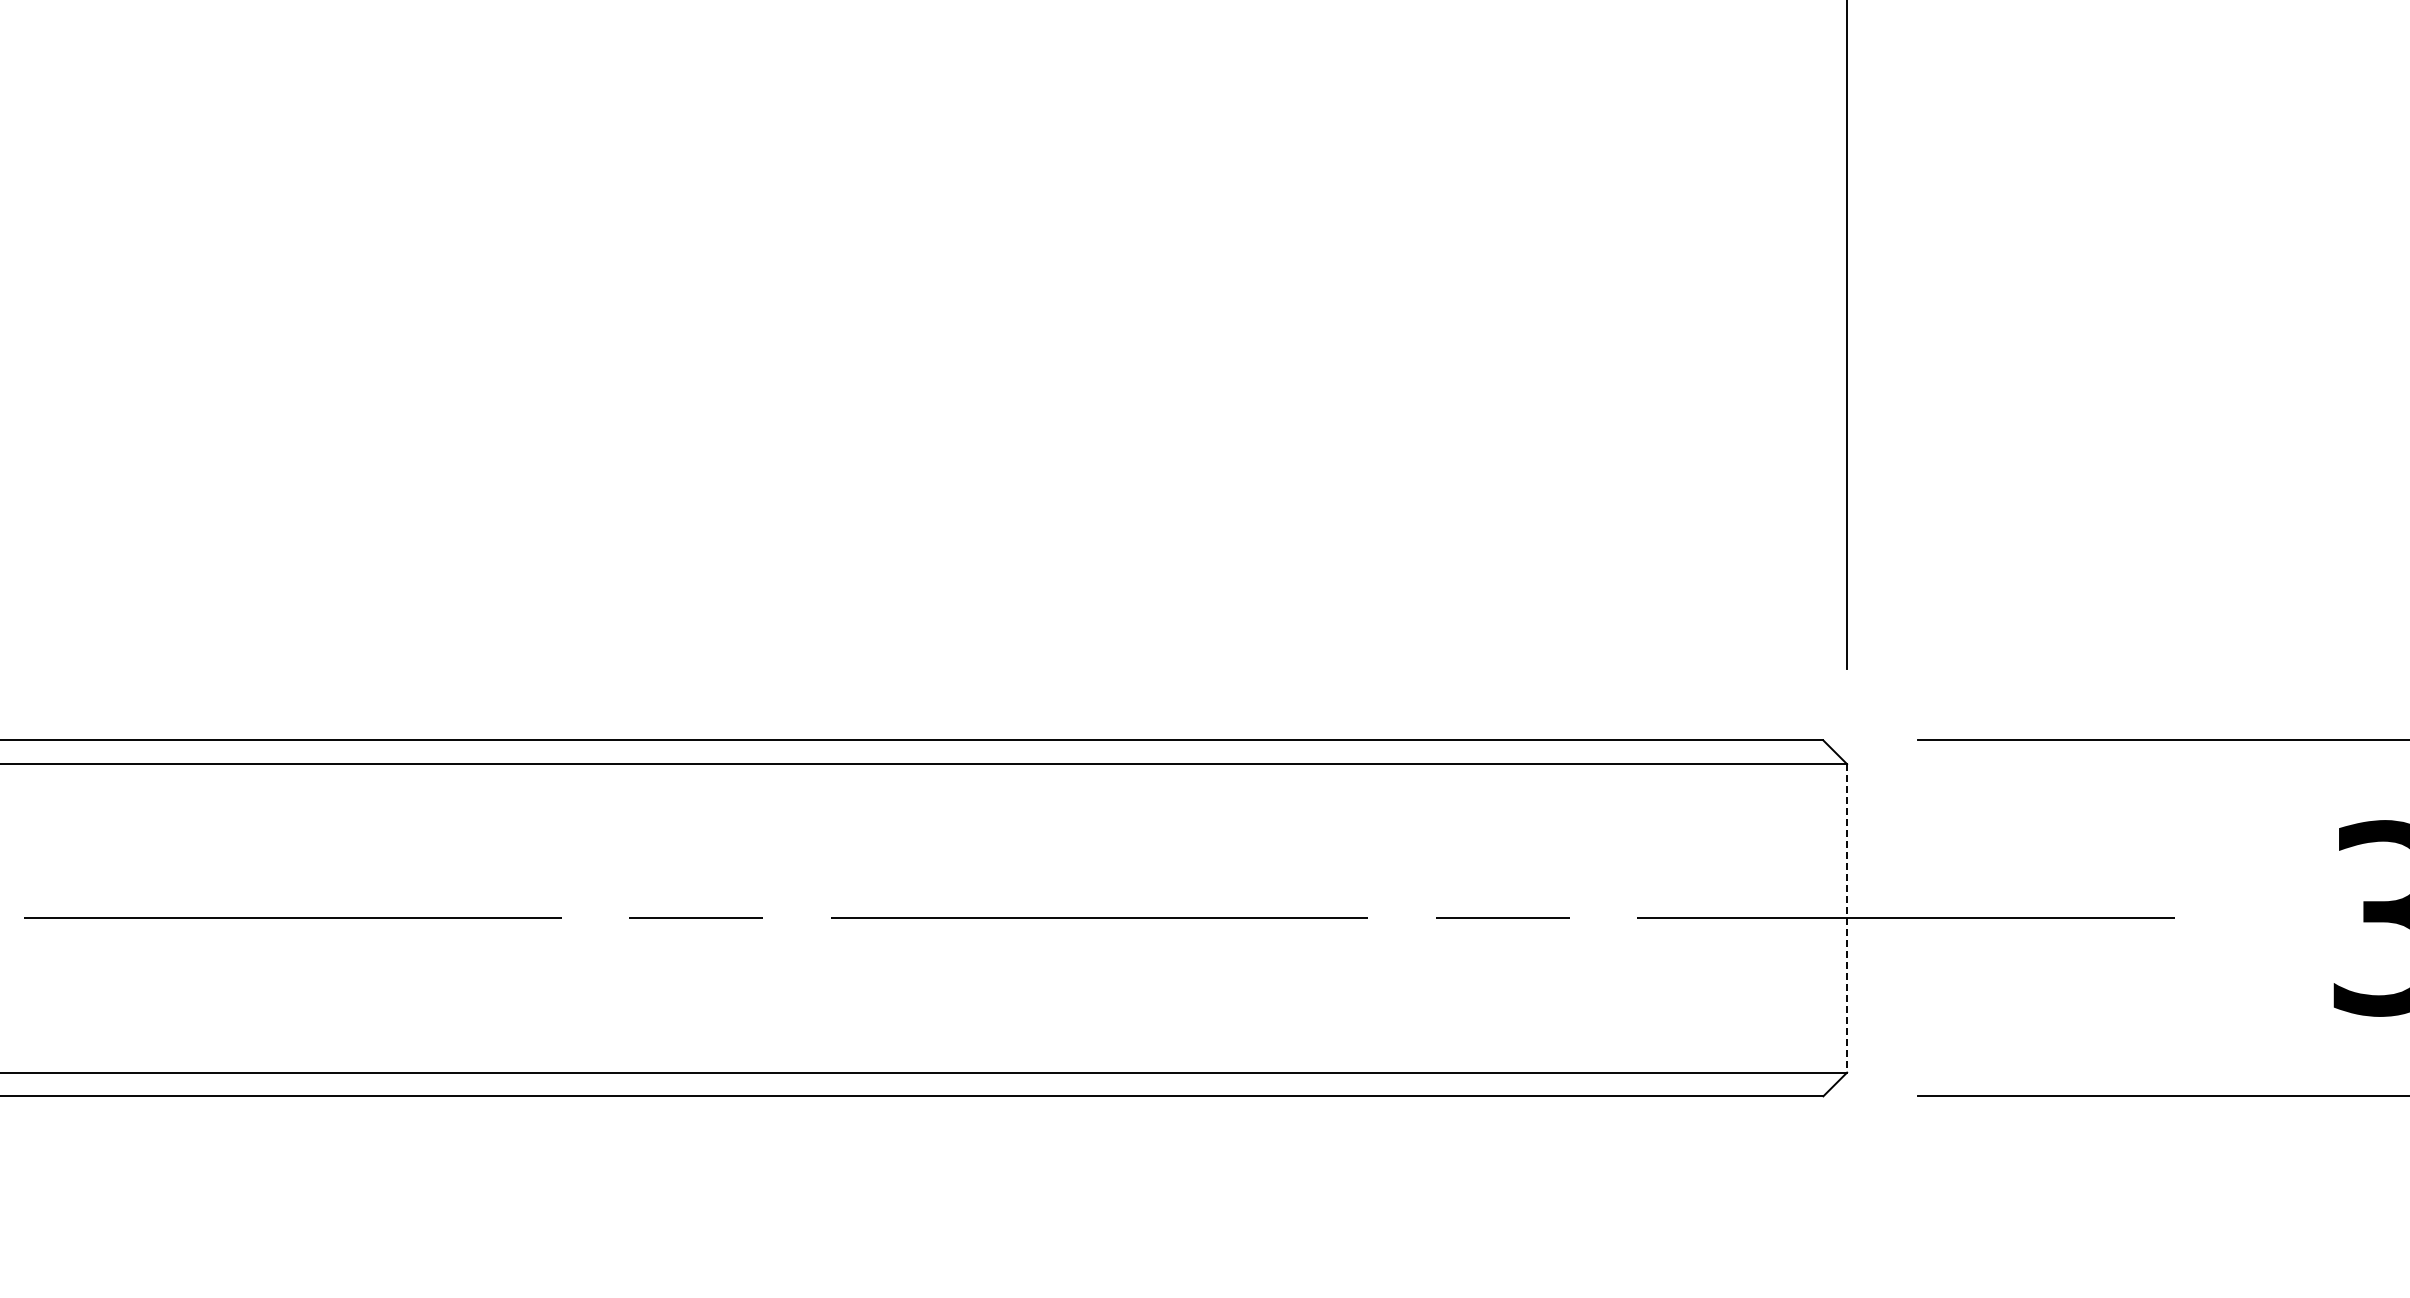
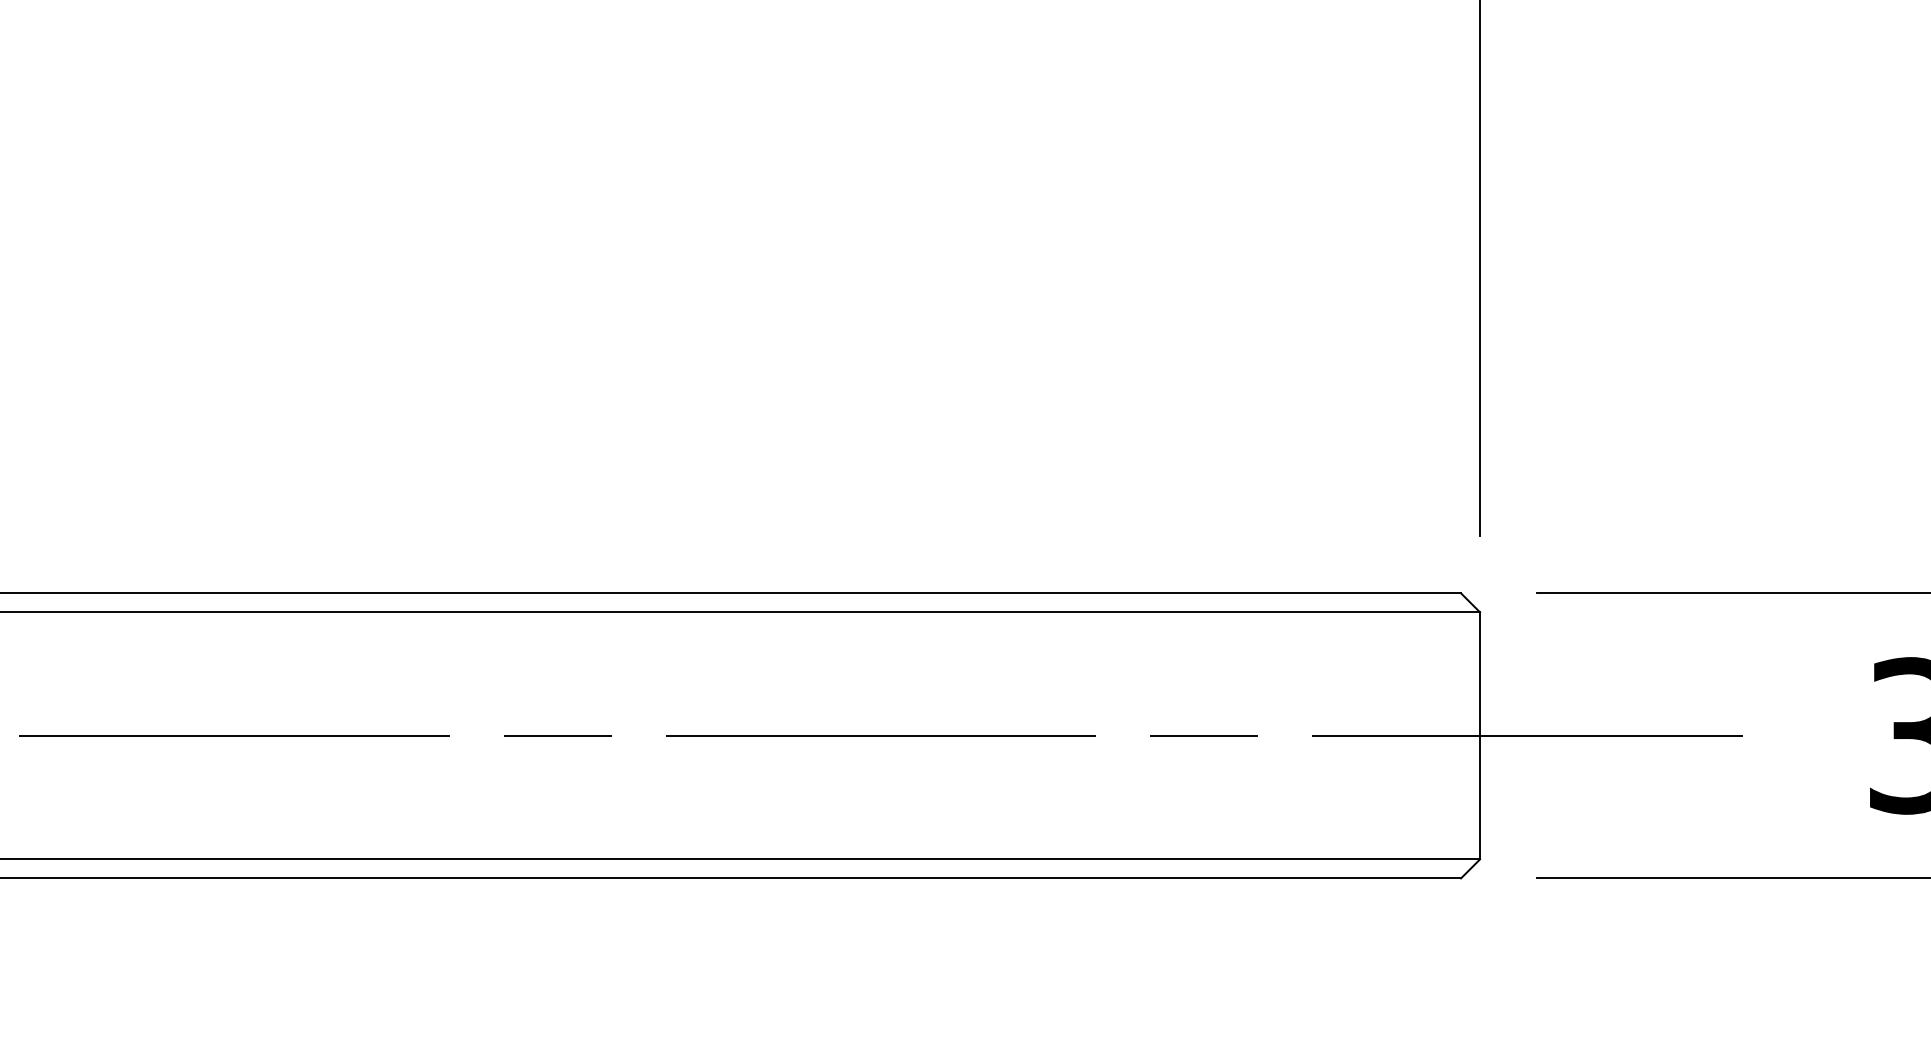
line: (1847, 918) -> (1480, 735), dashed -> solid

